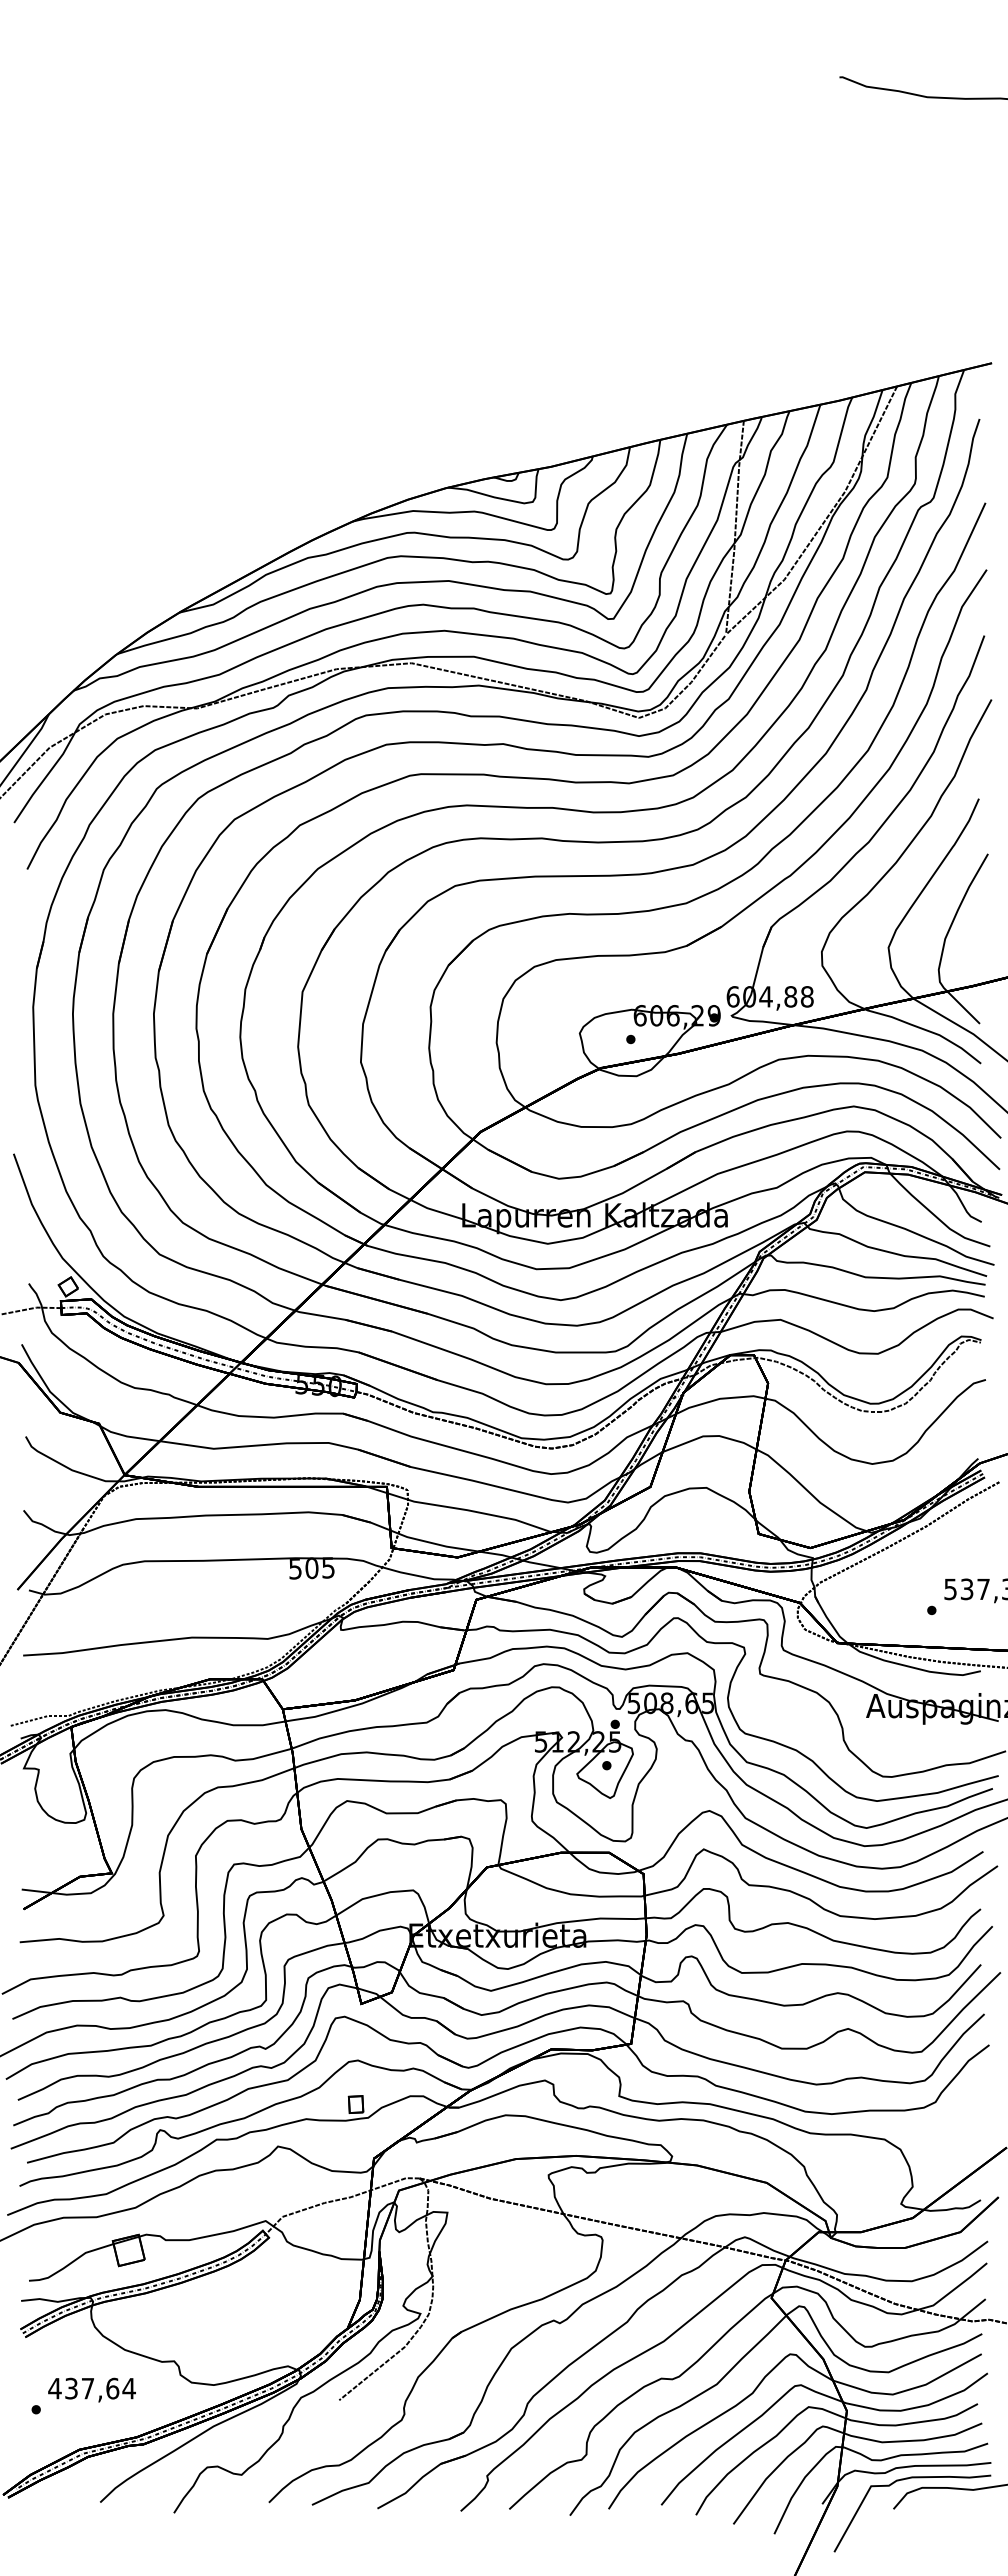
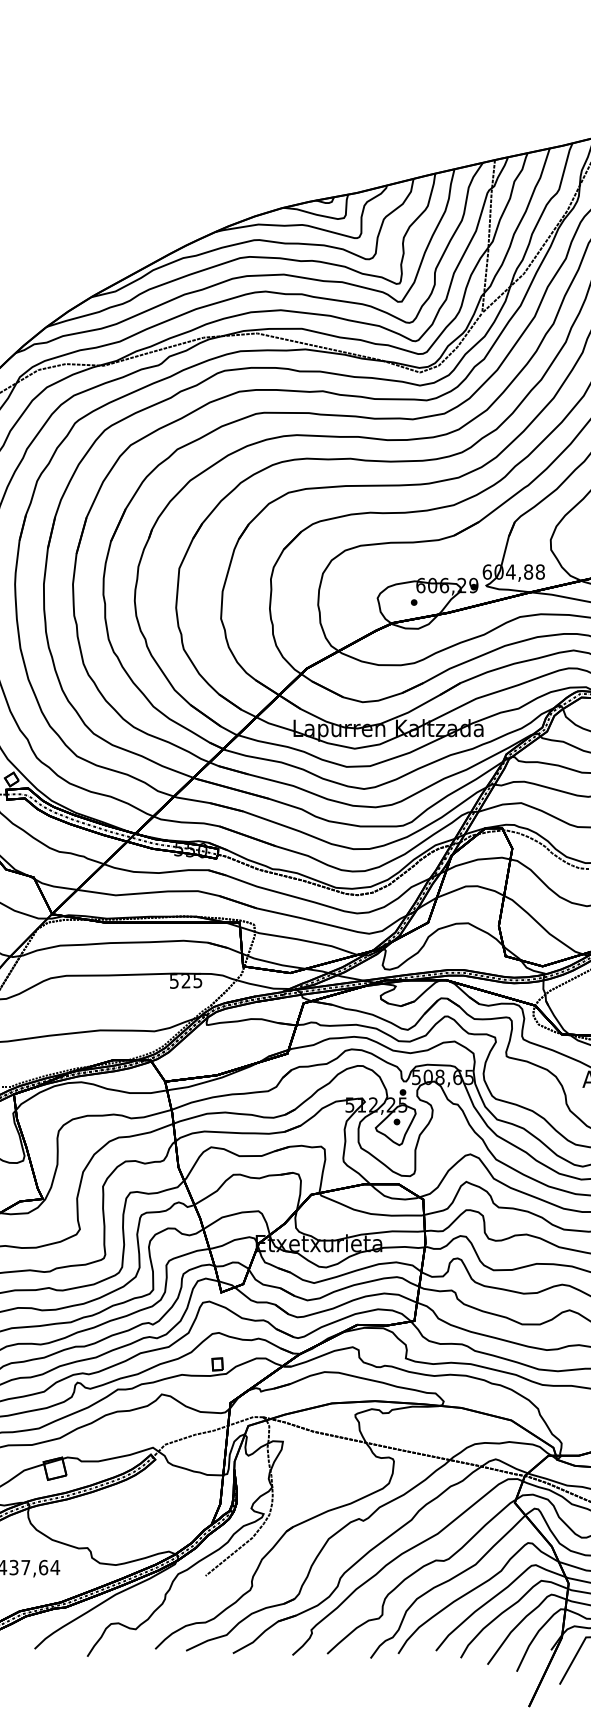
text: (311, 1568) -> (185, 980), 505 -> 525

